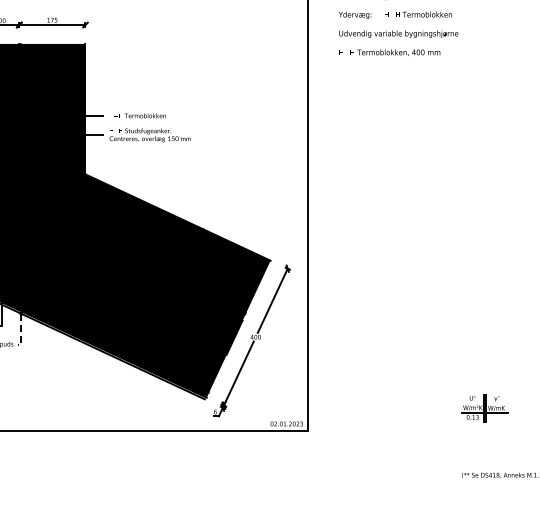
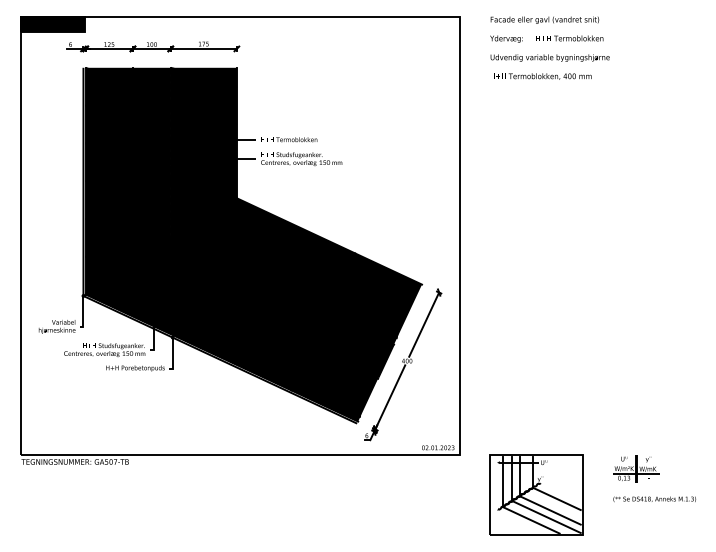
line: (21, 331) -> (172, 355), dashed -> solid
part: (485, 407) -> (636, 468), moved
part: (385, 470) -> (536, 494), added

